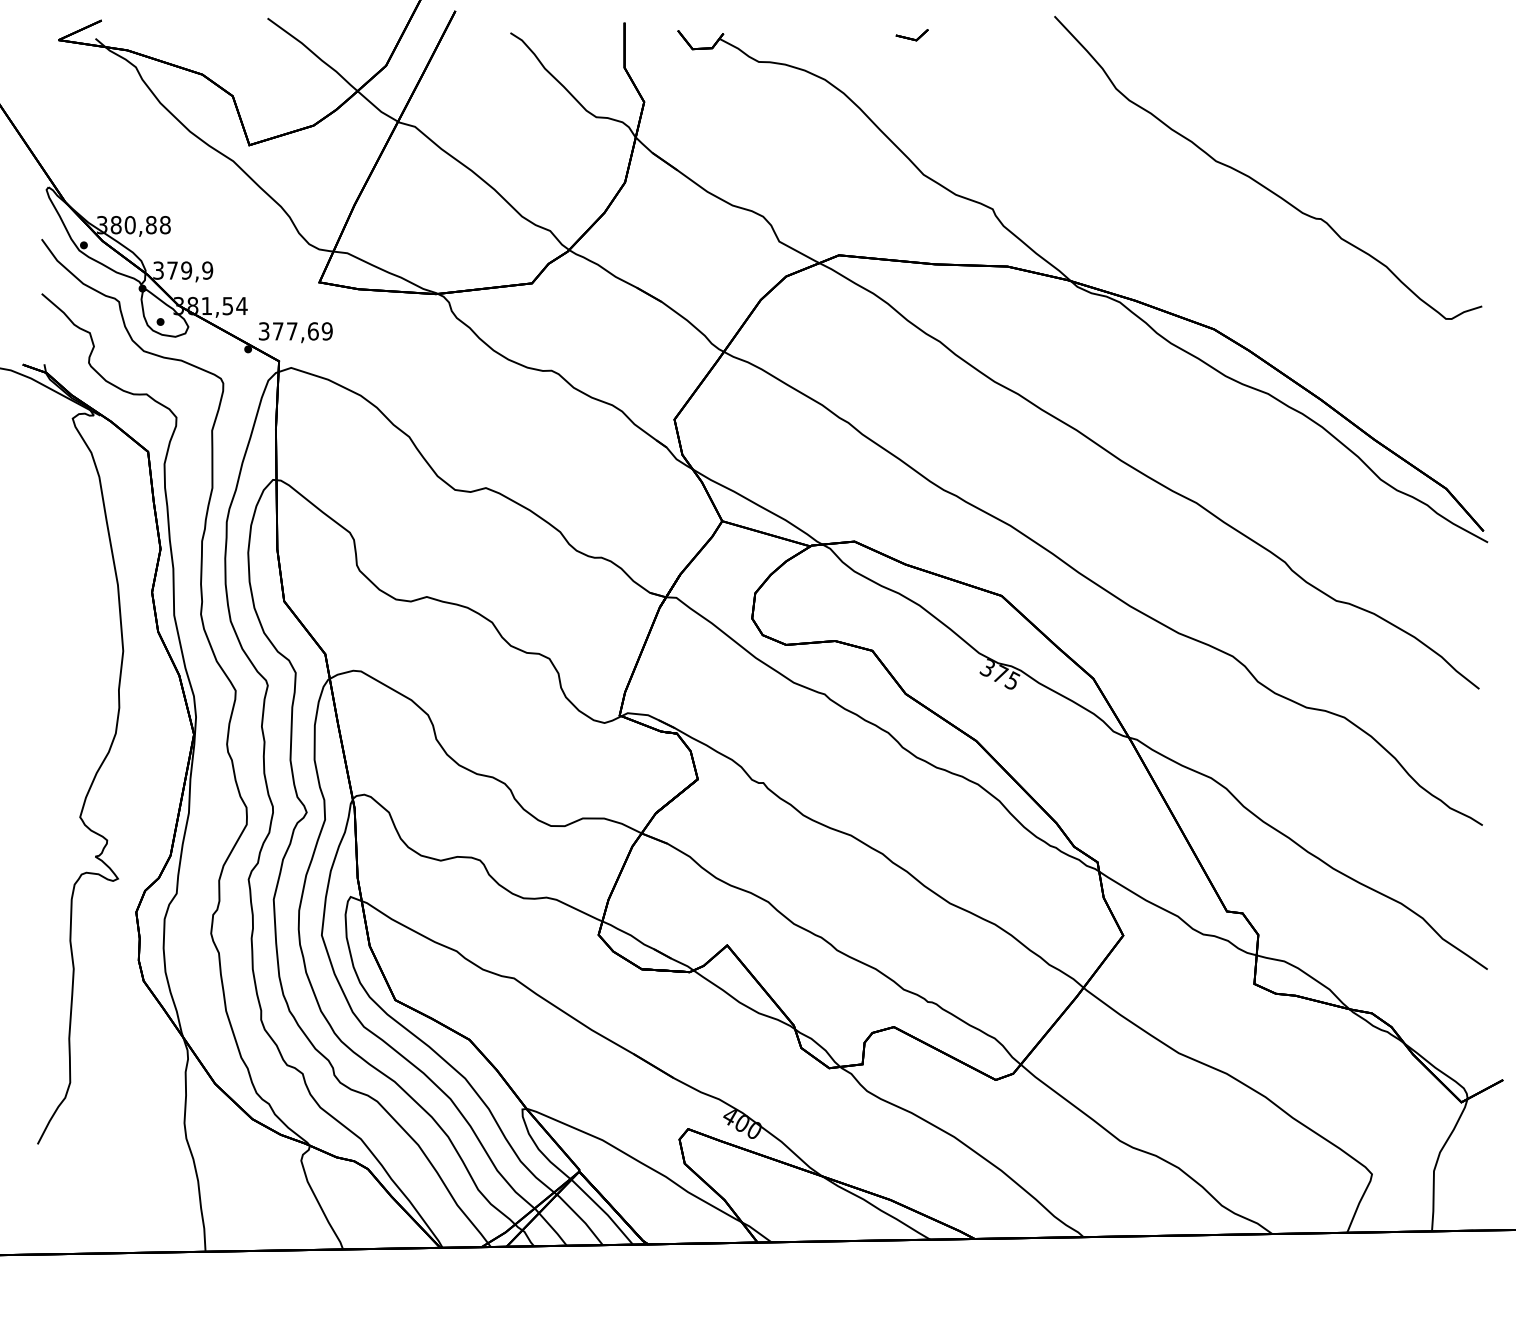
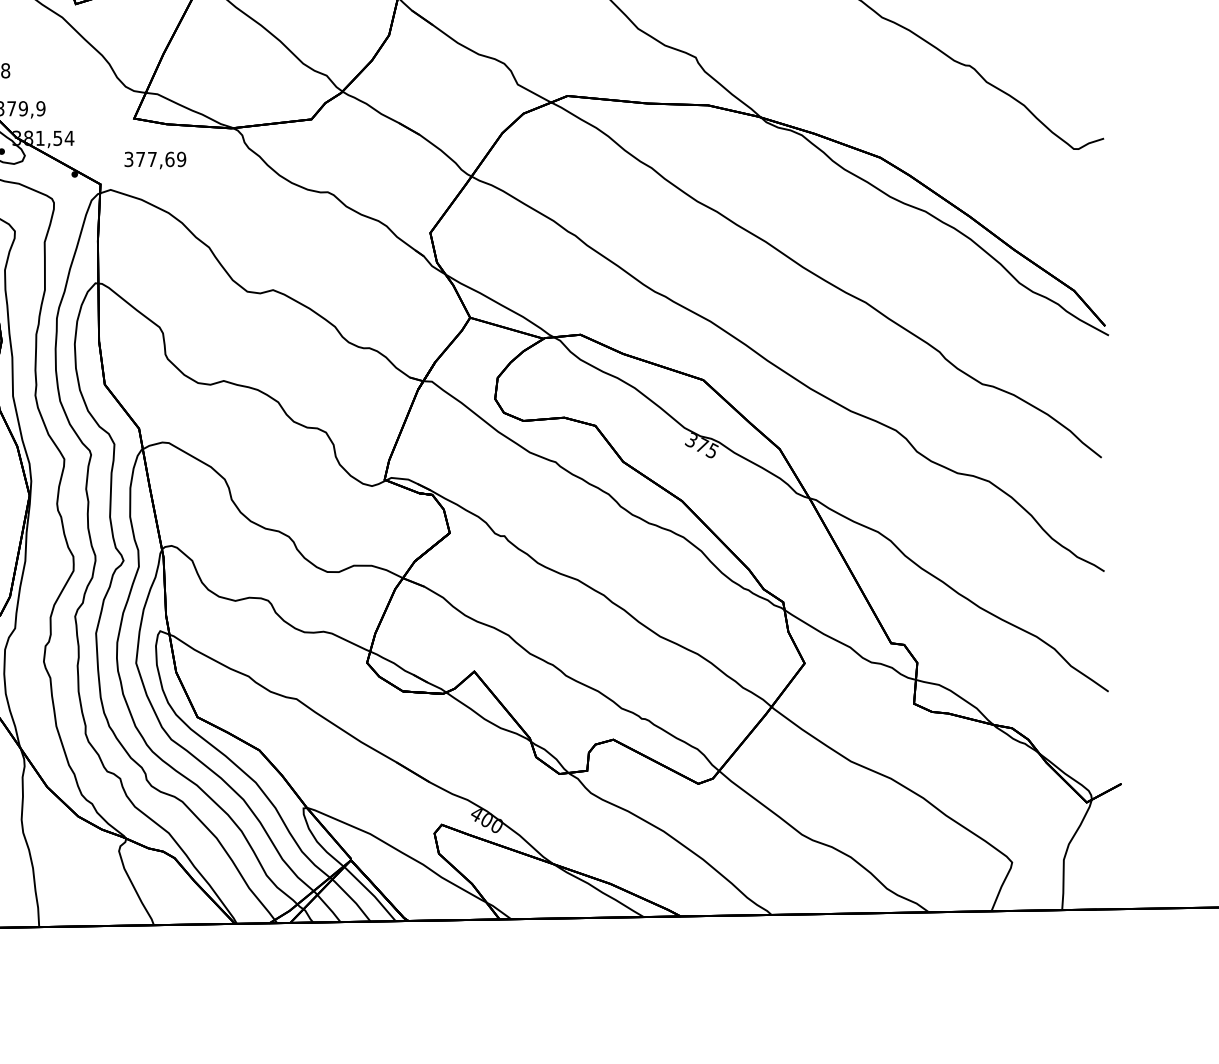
text: (295, 332) -> (155, 160), moved

